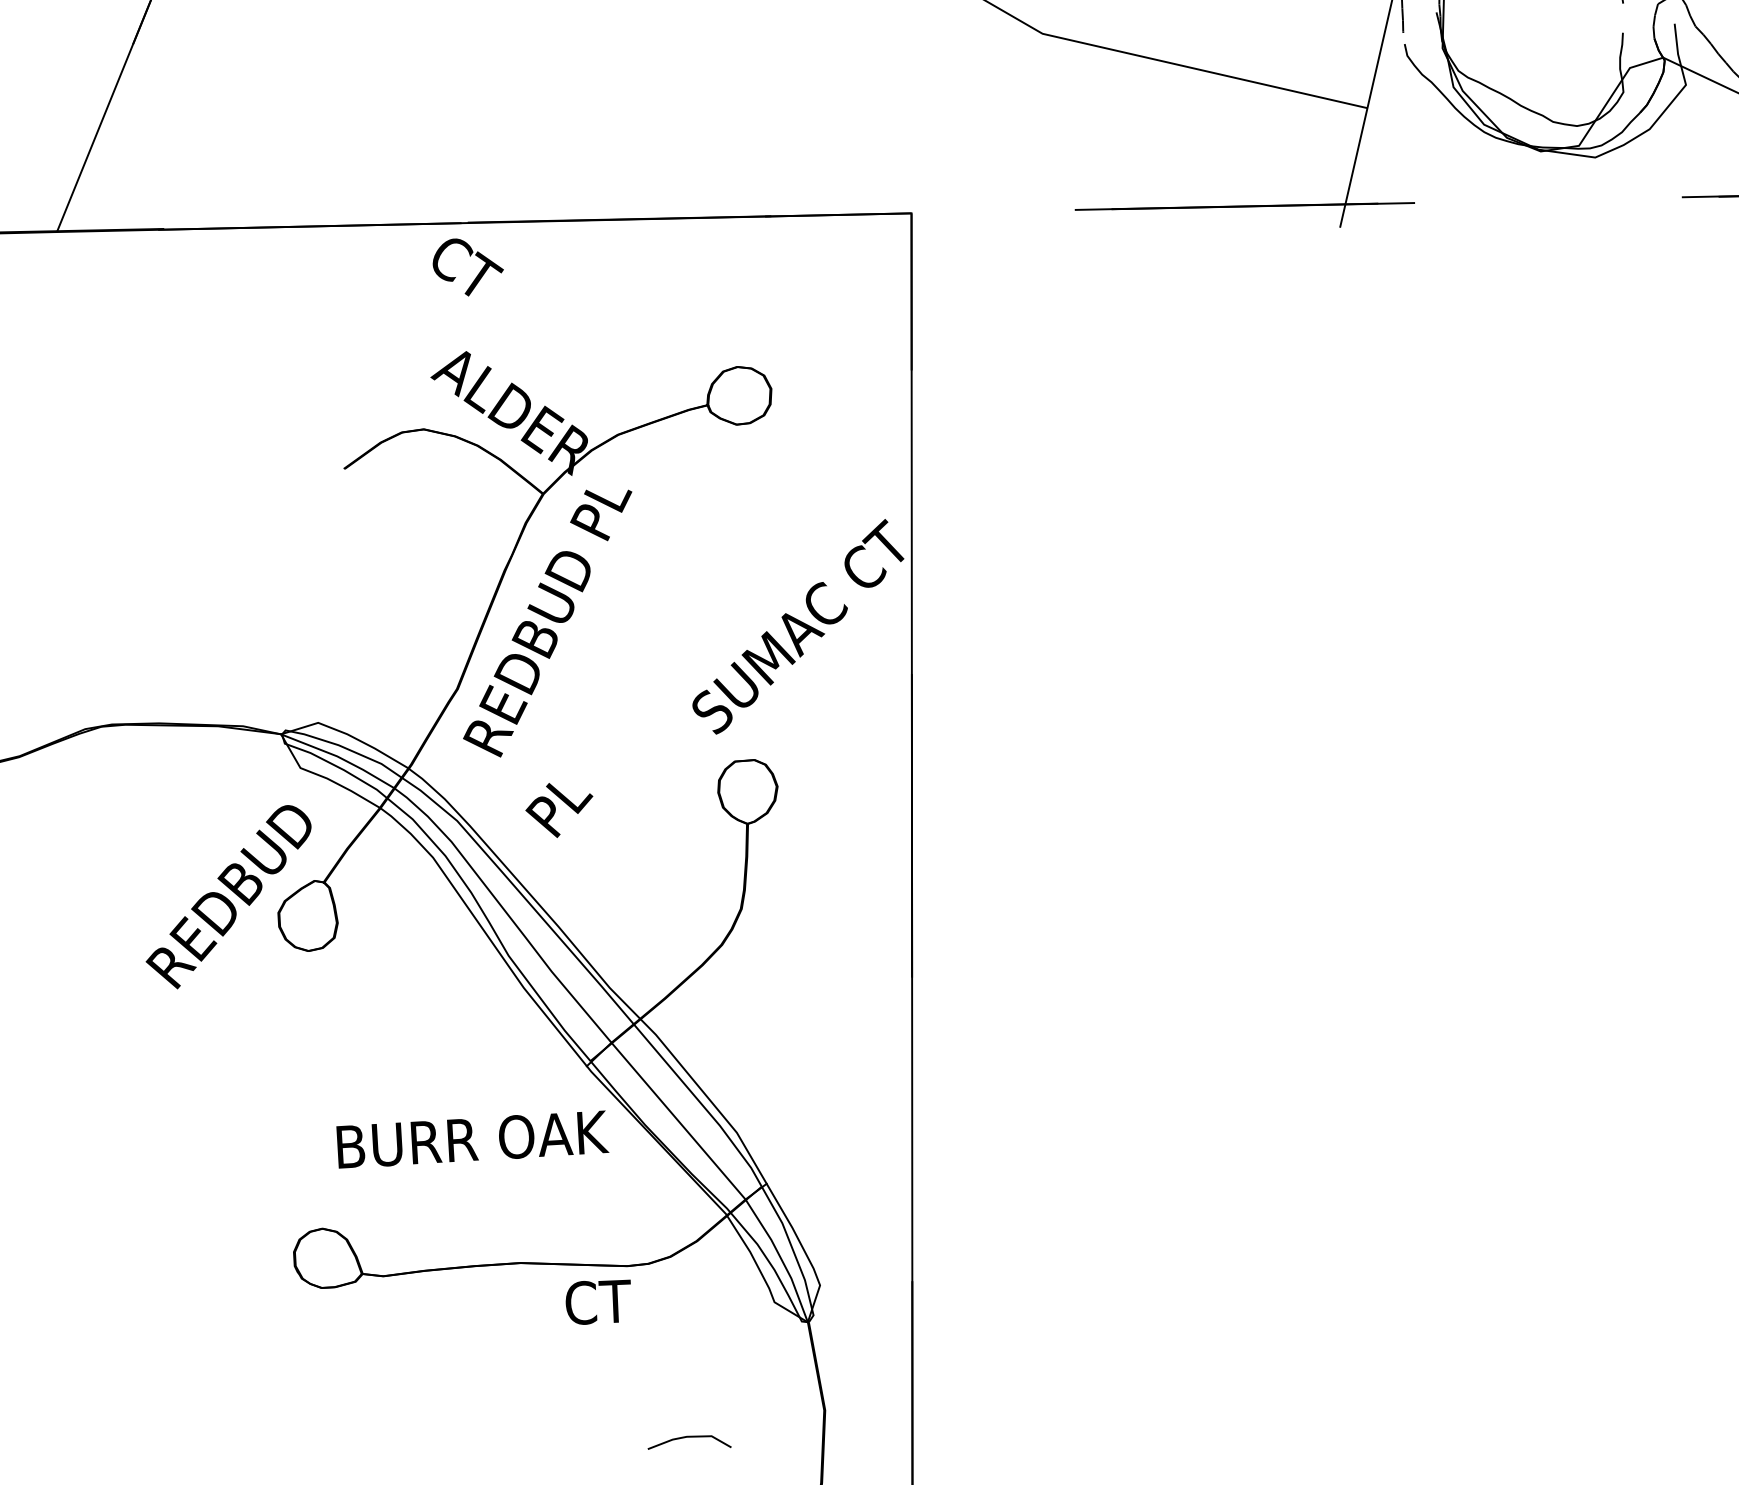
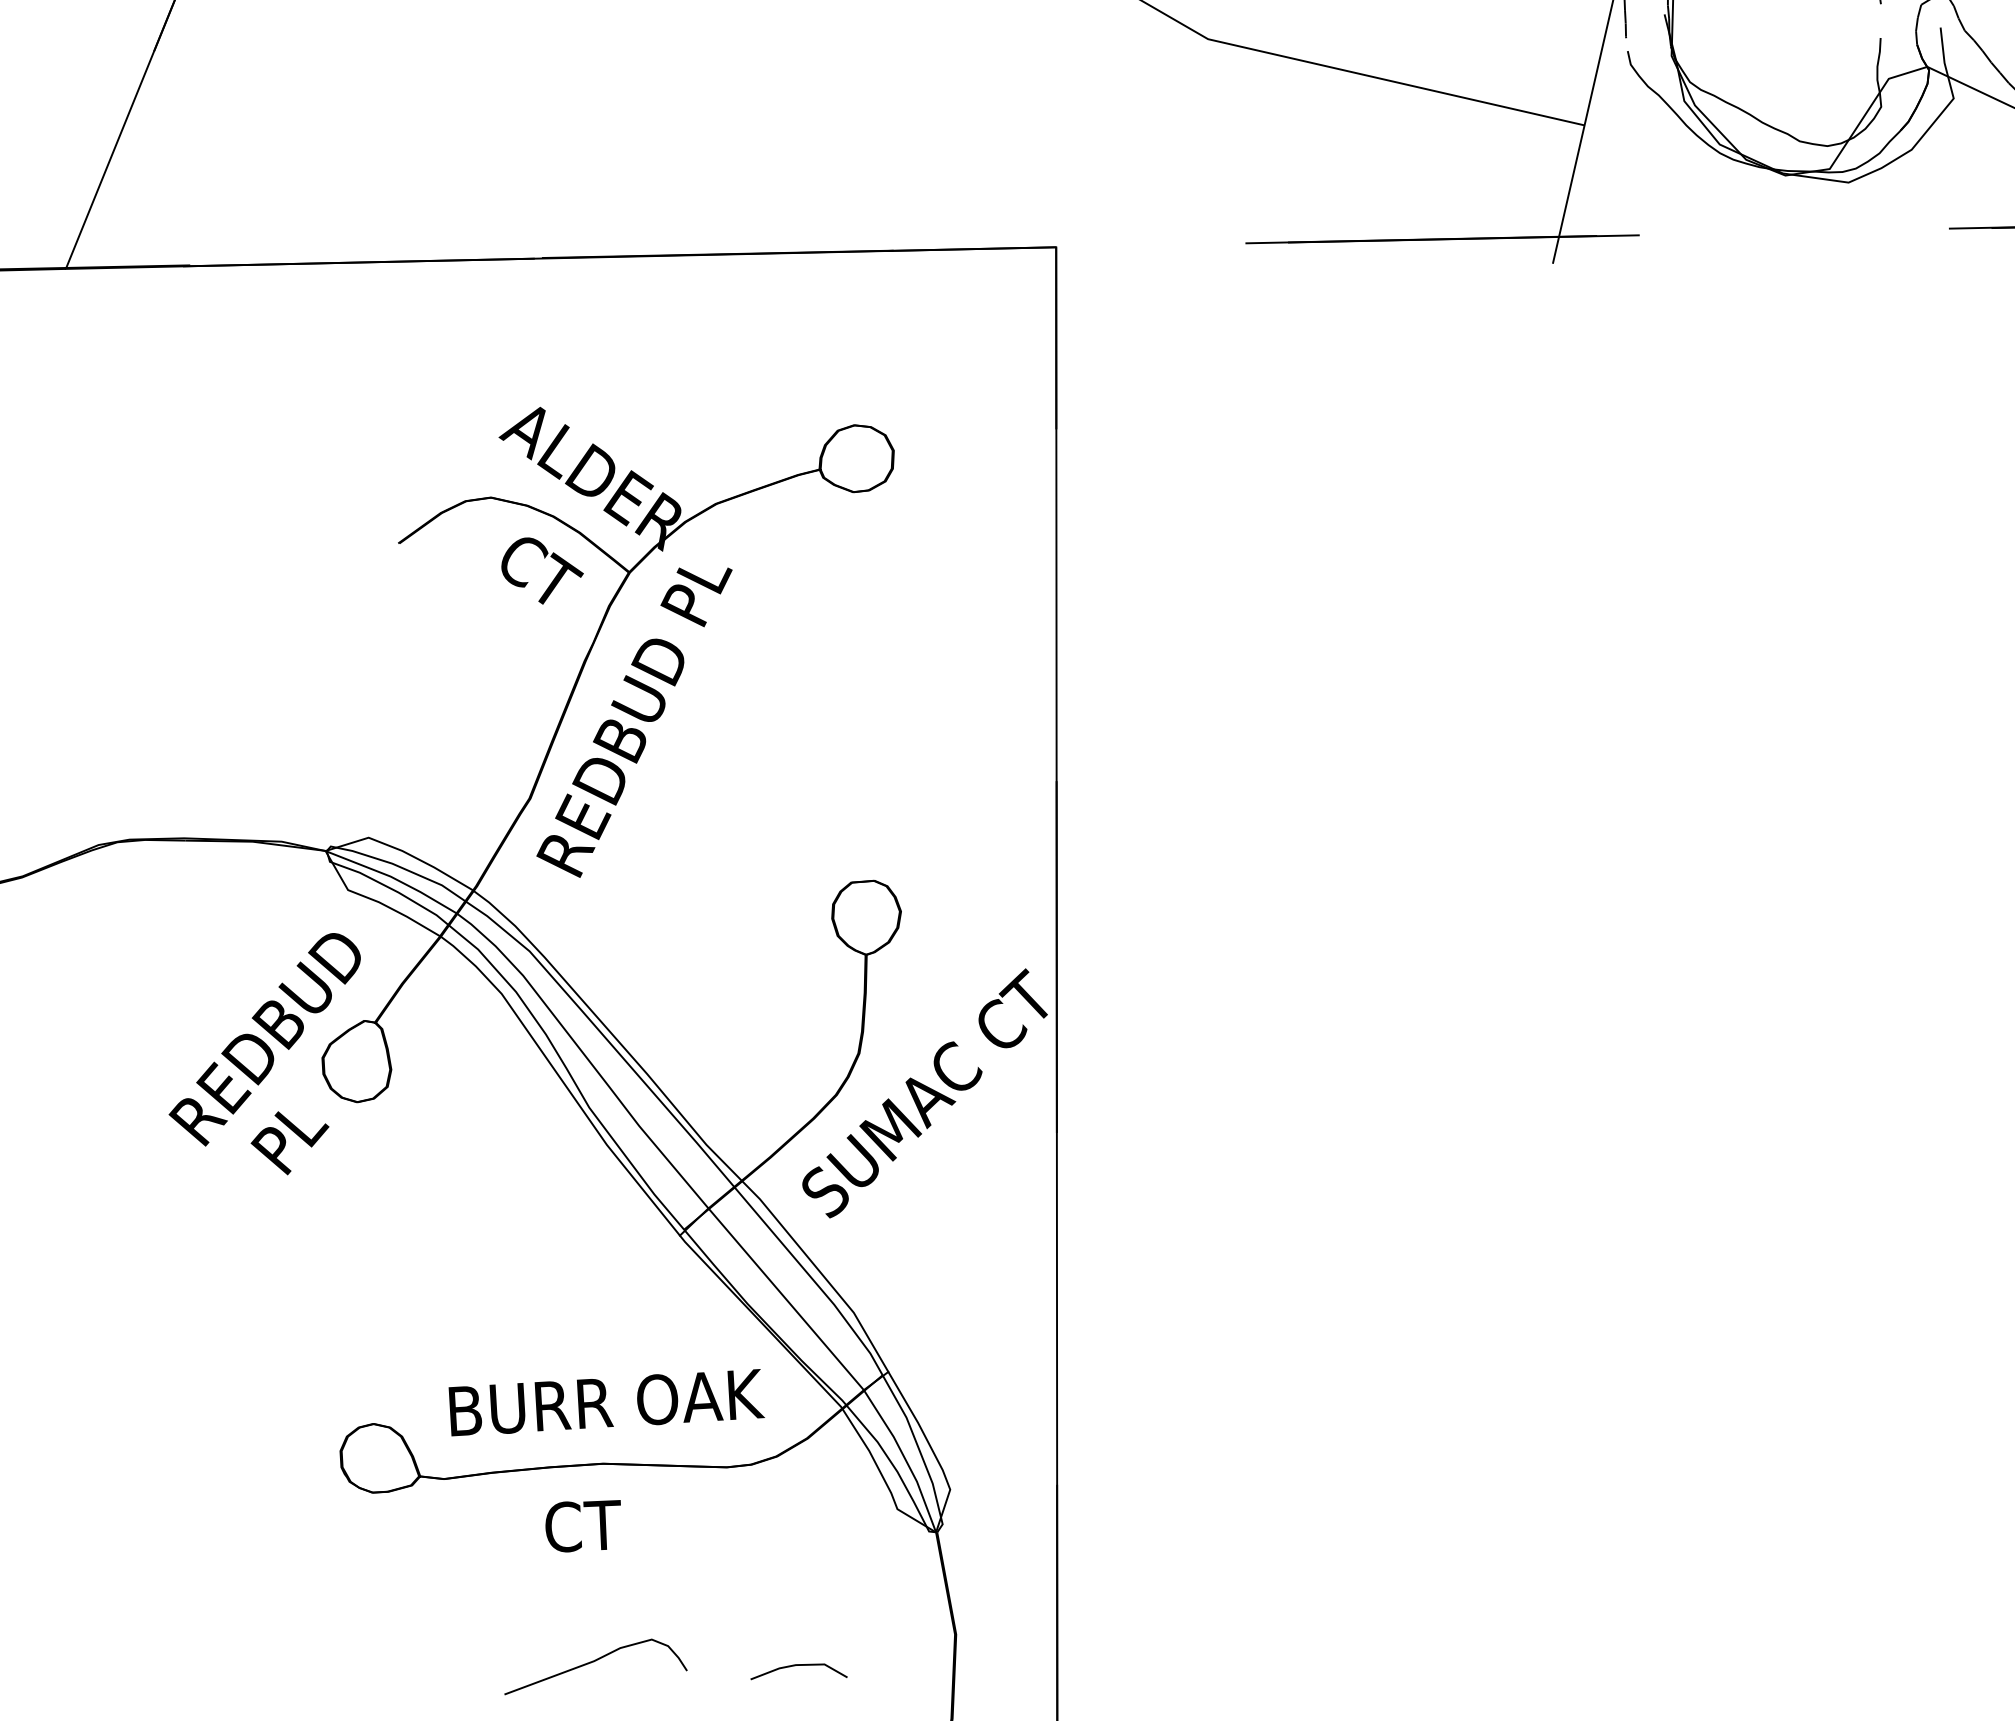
text: (468, 267) -> (542, 570), moved
text: (797, 626) -> (924, 1093), moved
text: (558, 810) -> (289, 1143), moved
text: (472, 1139) -> (606, 1402), moved
text: (597, 1302) -> (582, 1526), moved
curve: (512, 1434) -> (593, 1662), added

